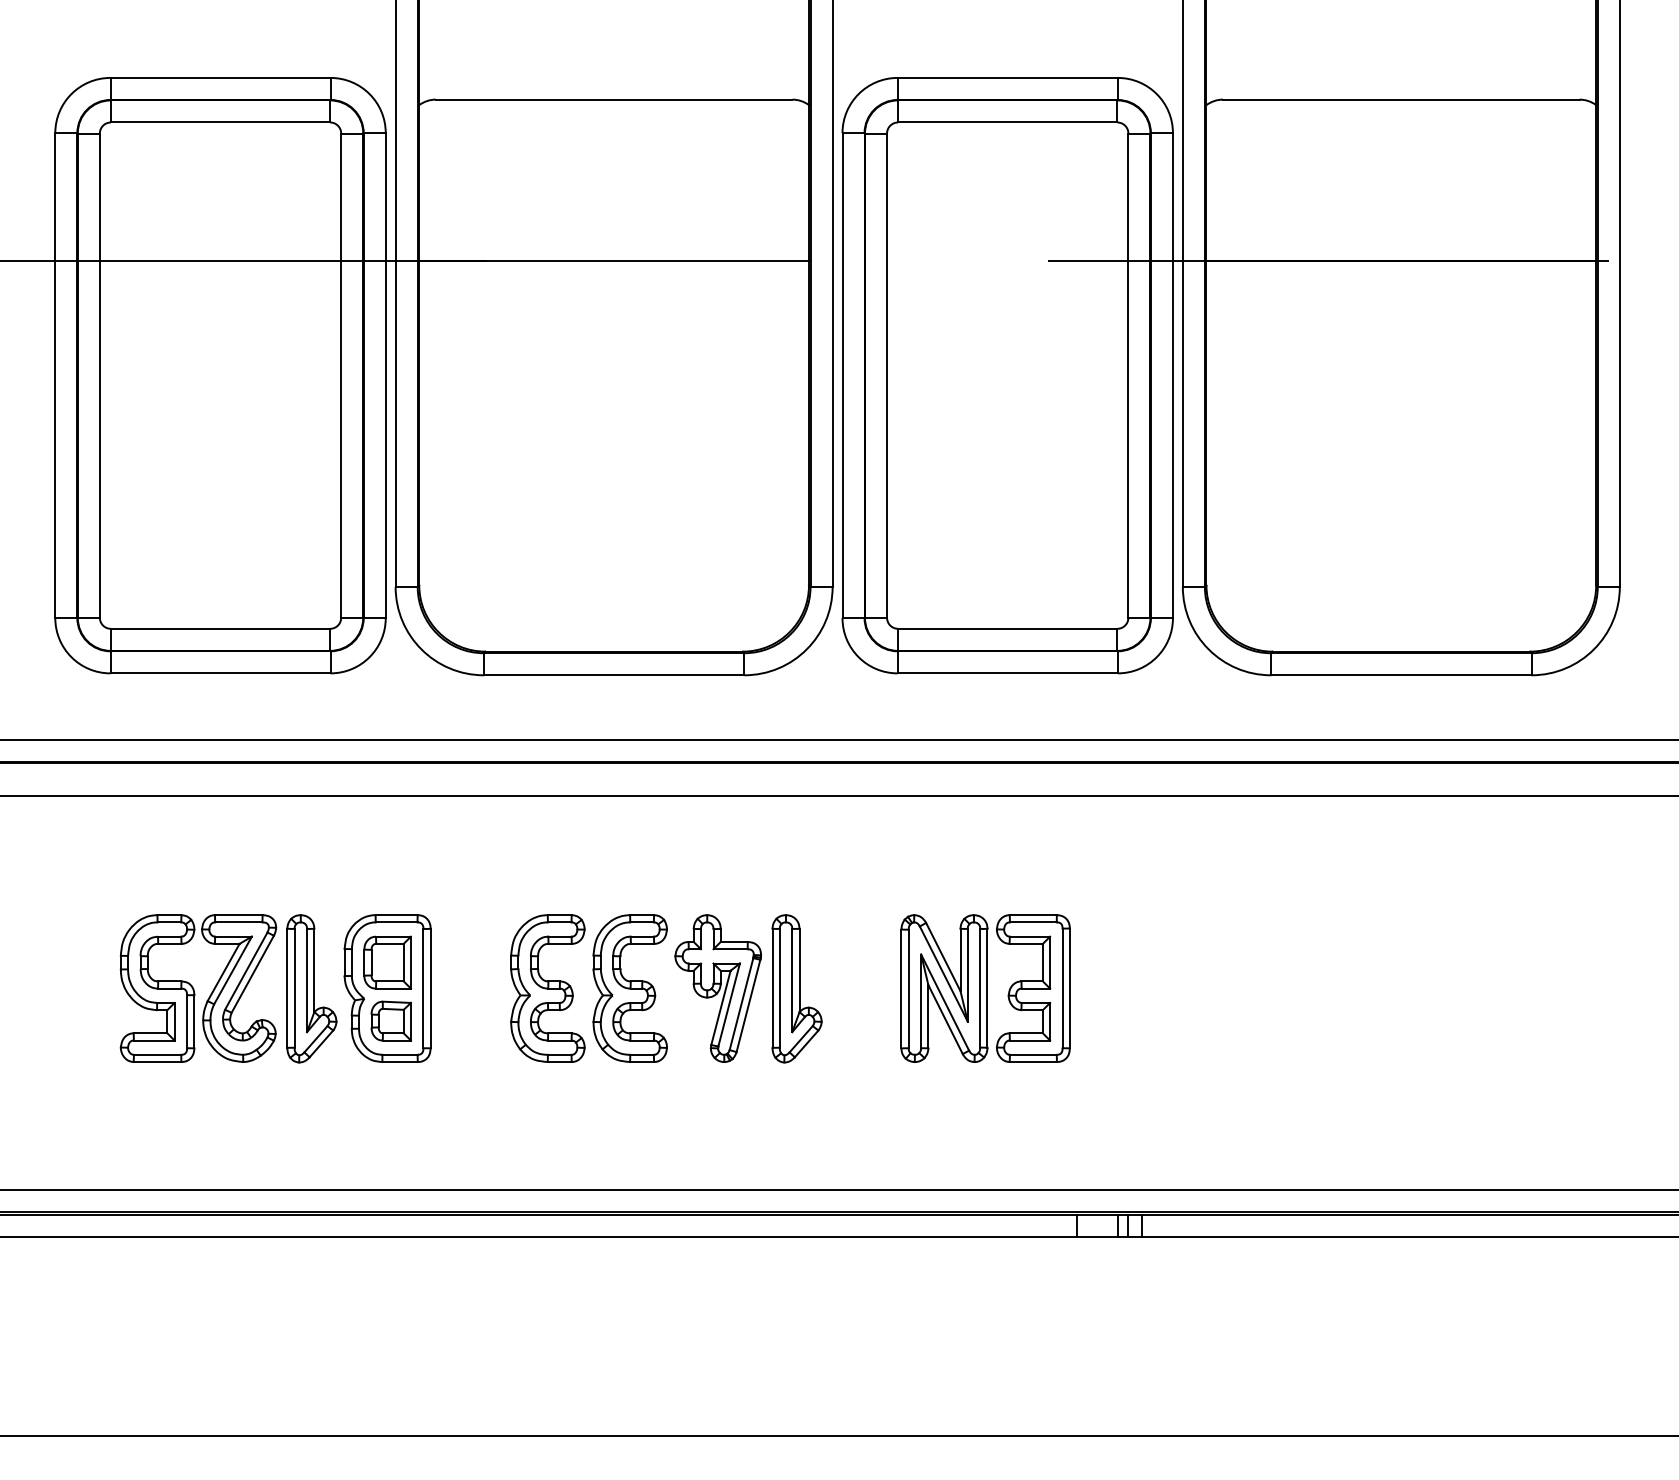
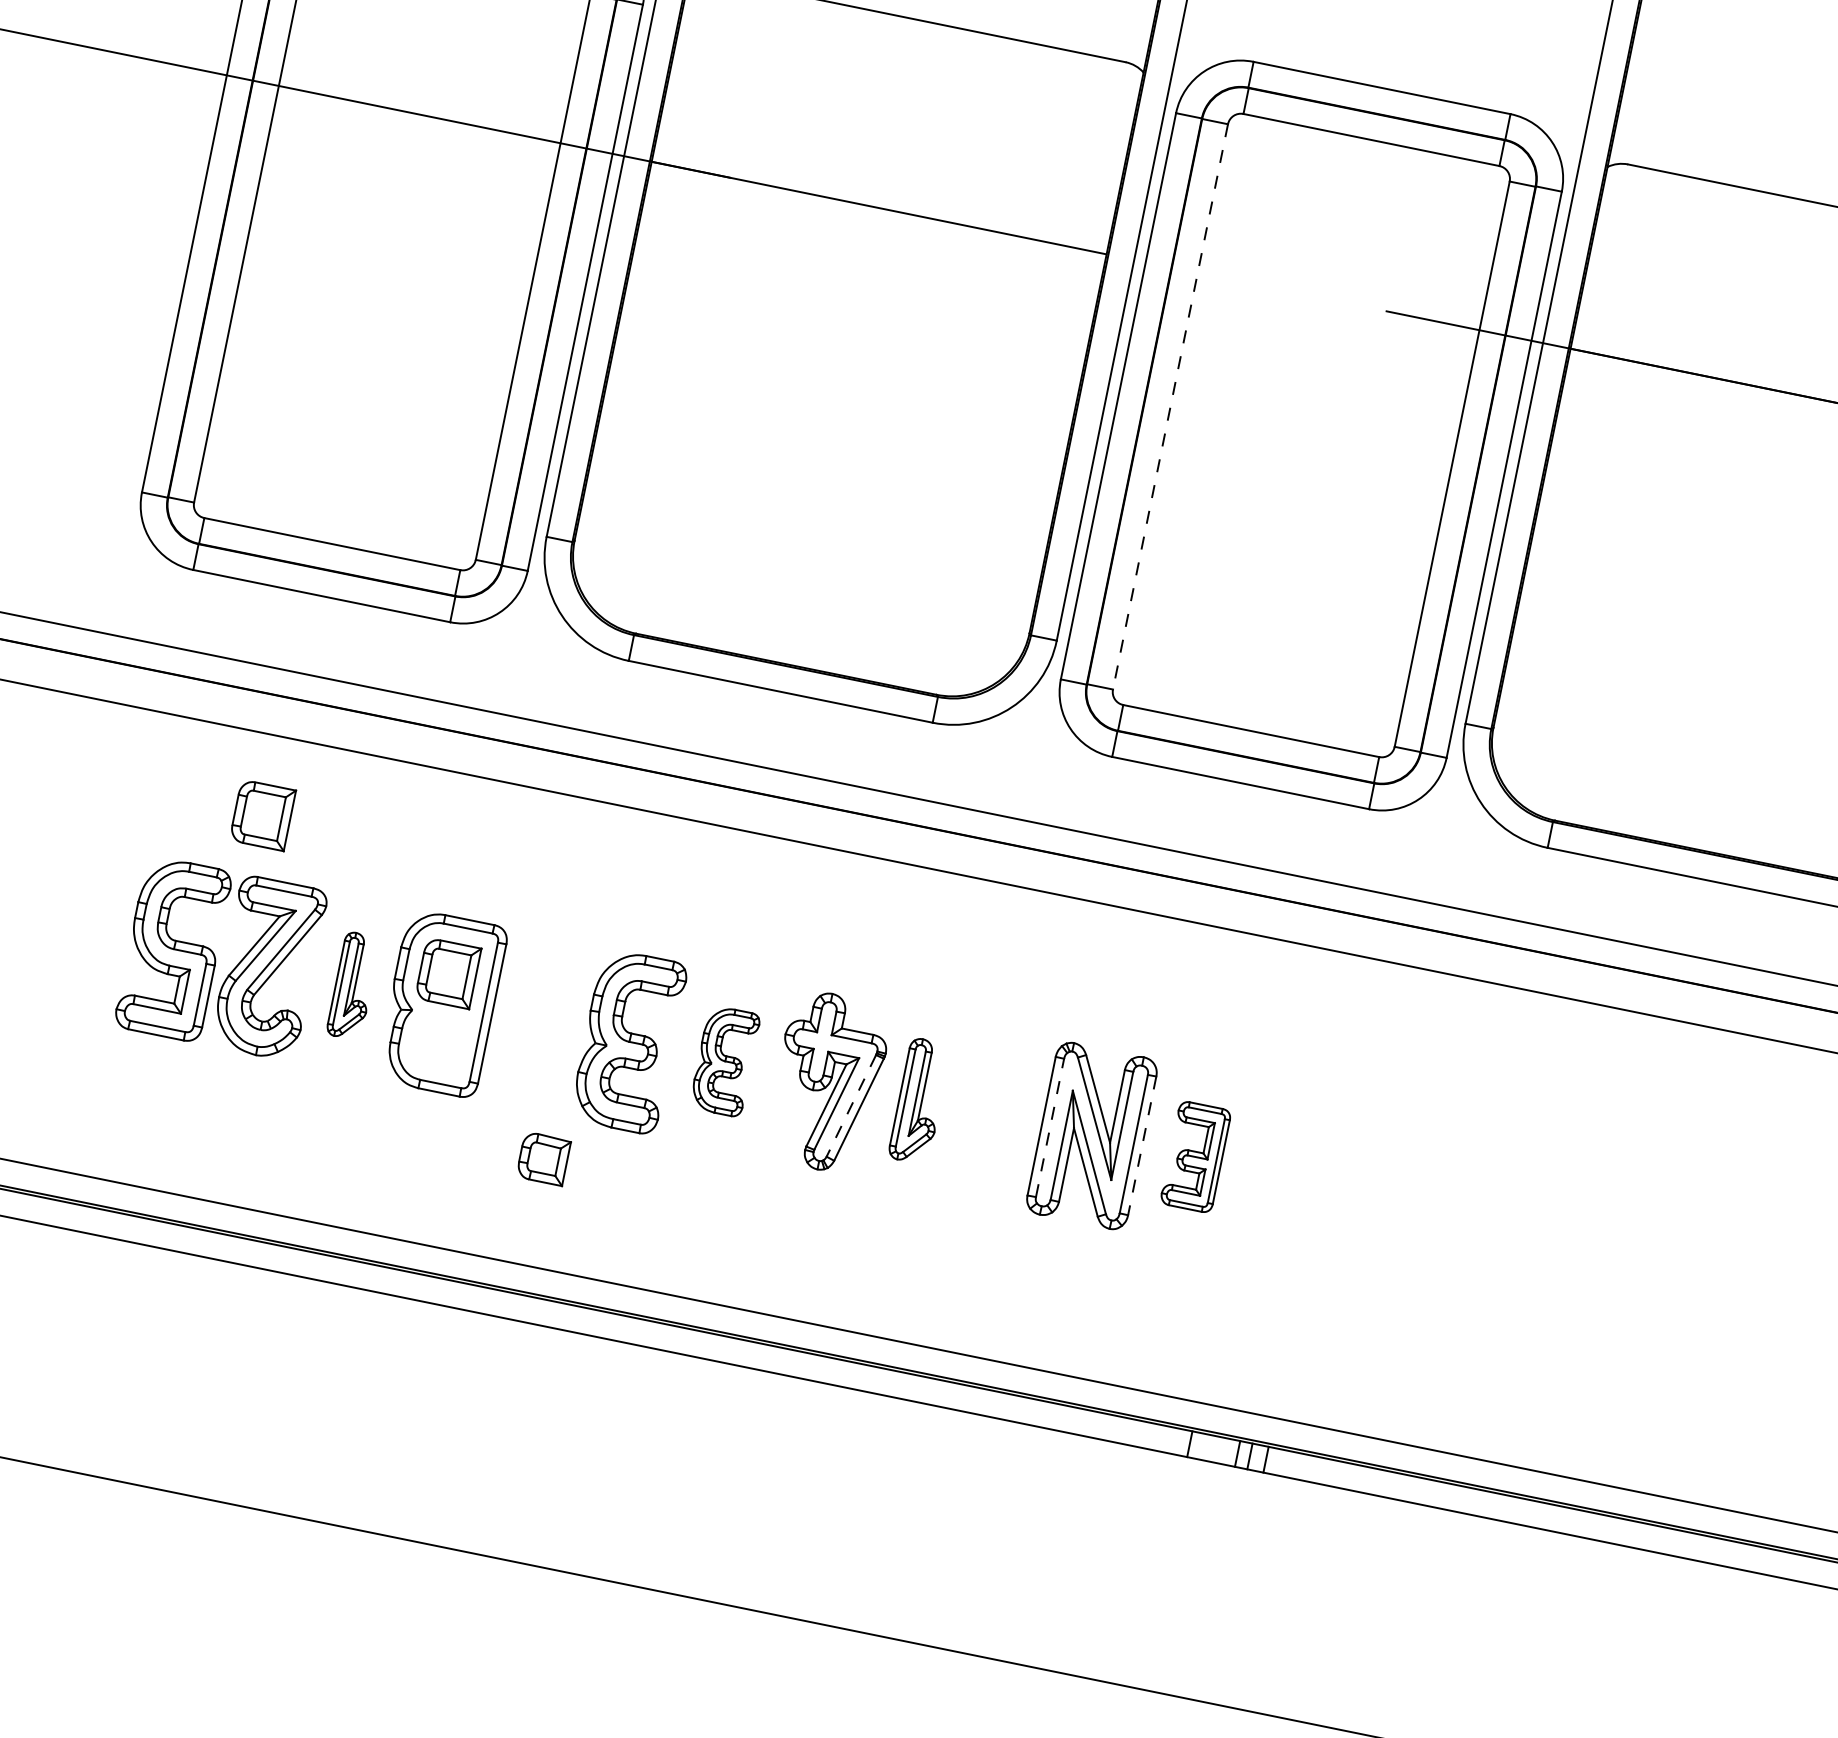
line: (887, 376) -> (1170, 407), solid -> dashed
part: (208, 863) -> (262, 815), added
part: (311, 988) -> (353, 985), size x0.6
part: (629, 988) -> (724, 1061), size x0.6
part: (796, 988) -> (919, 1100), size x0.7
line: (908, 988) -> (1049, 1127), solid -> dashed
line: (987, 988) -> (1142, 1146), solid -> dashed
part: (1033, 988) -> (1195, 1157), size x0.6
line: (741, 1004) -> (851, 1106), solid -> dashed
part: (390, 1020) -> (542, 1157), moved

